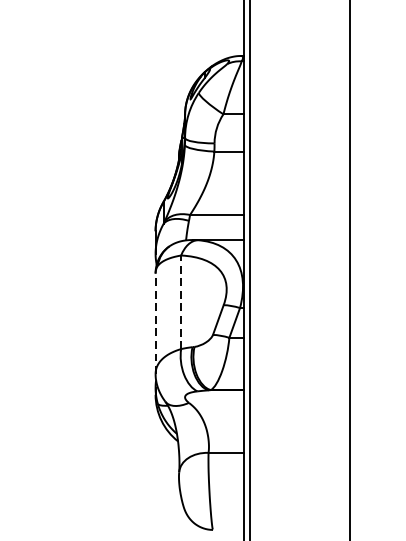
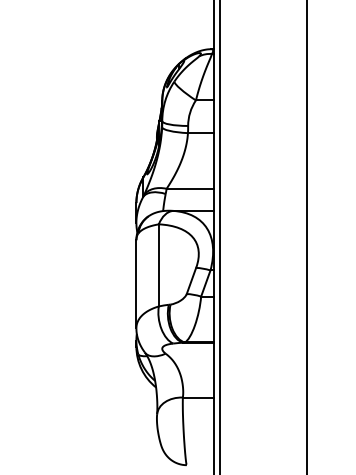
line: (180, 301) -> (158, 264), dashed -> solid
line: (155, 322) -> (136, 283), dashed -> solid

